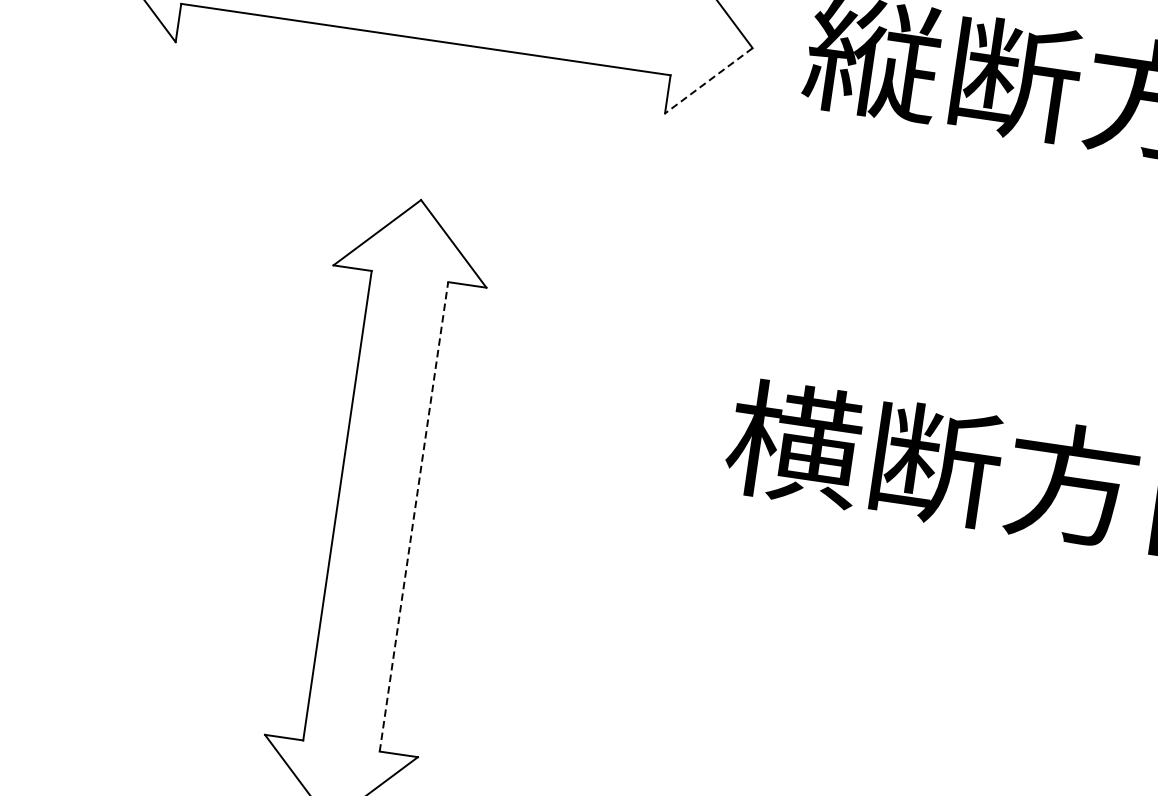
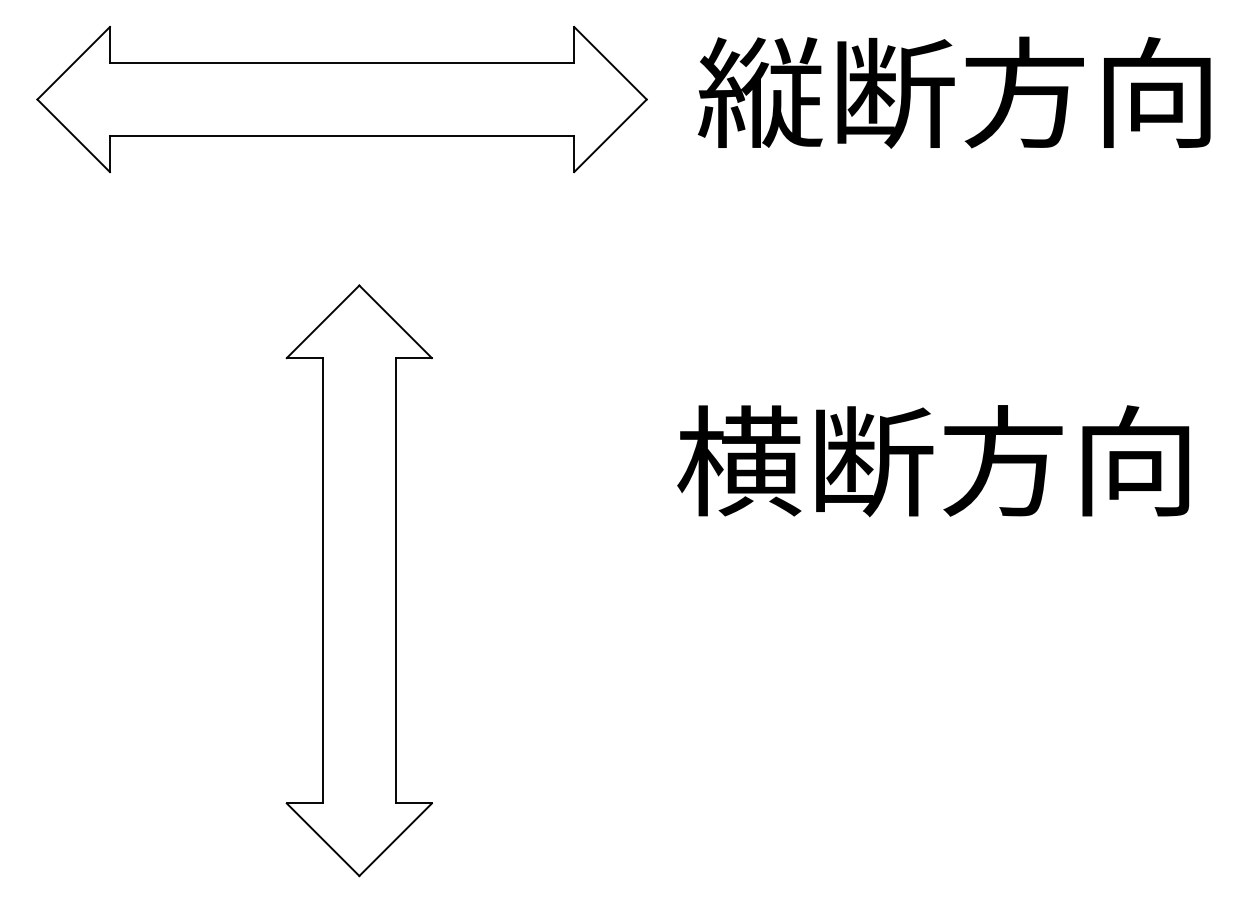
line: (708, 81) -> (610, 136), dashed -> solid
line: (413, 516) -> (395, 580), dashed -> solid

